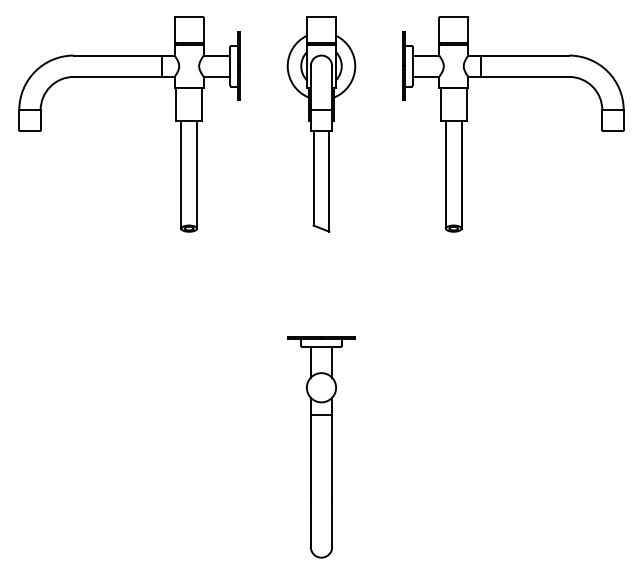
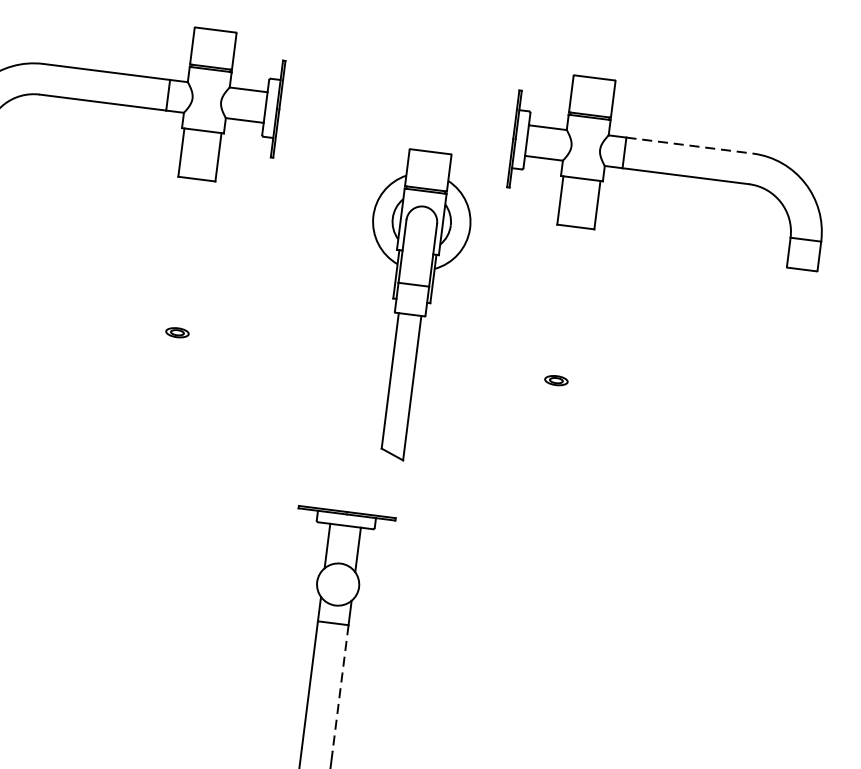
line: (525, 55) -> (690, 145), solid -> dashed
part: (321, 124) -> (411, 305), moved
line: (181, 174) -> (176, 253), removed
line: (197, 174) -> (199, 256), removed
line: (445, 174) -> (554, 301), removed
line: (461, 174) -> (577, 304), removed
line: (332, 459) -> (340, 689), solid -> dashed

